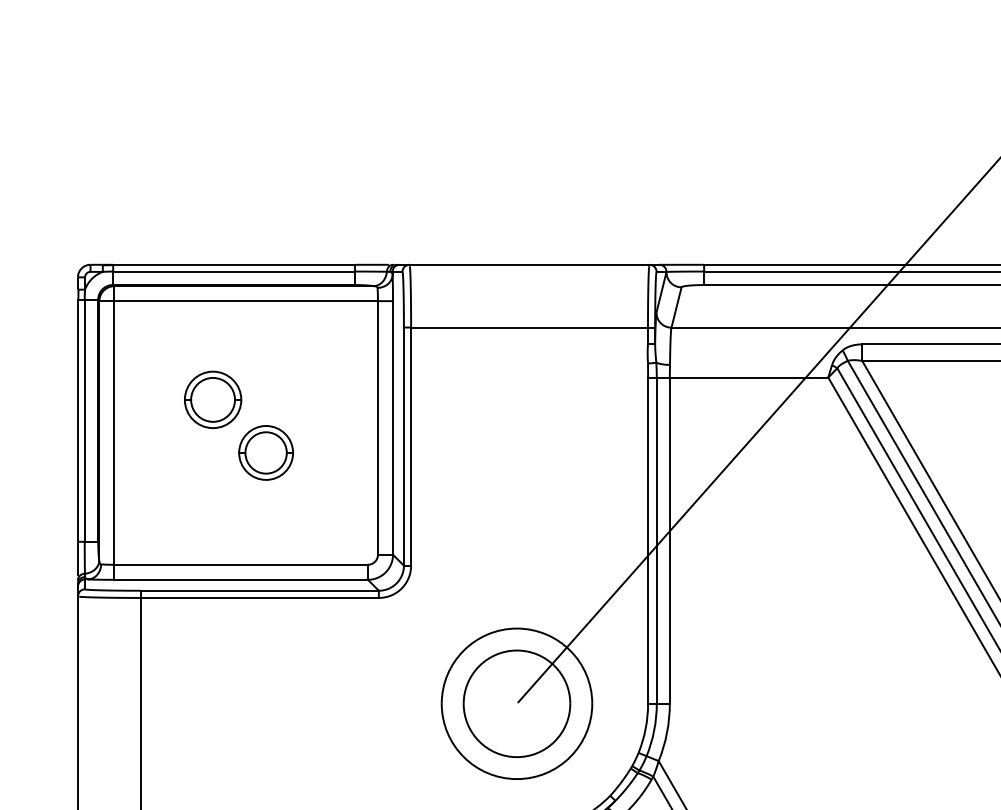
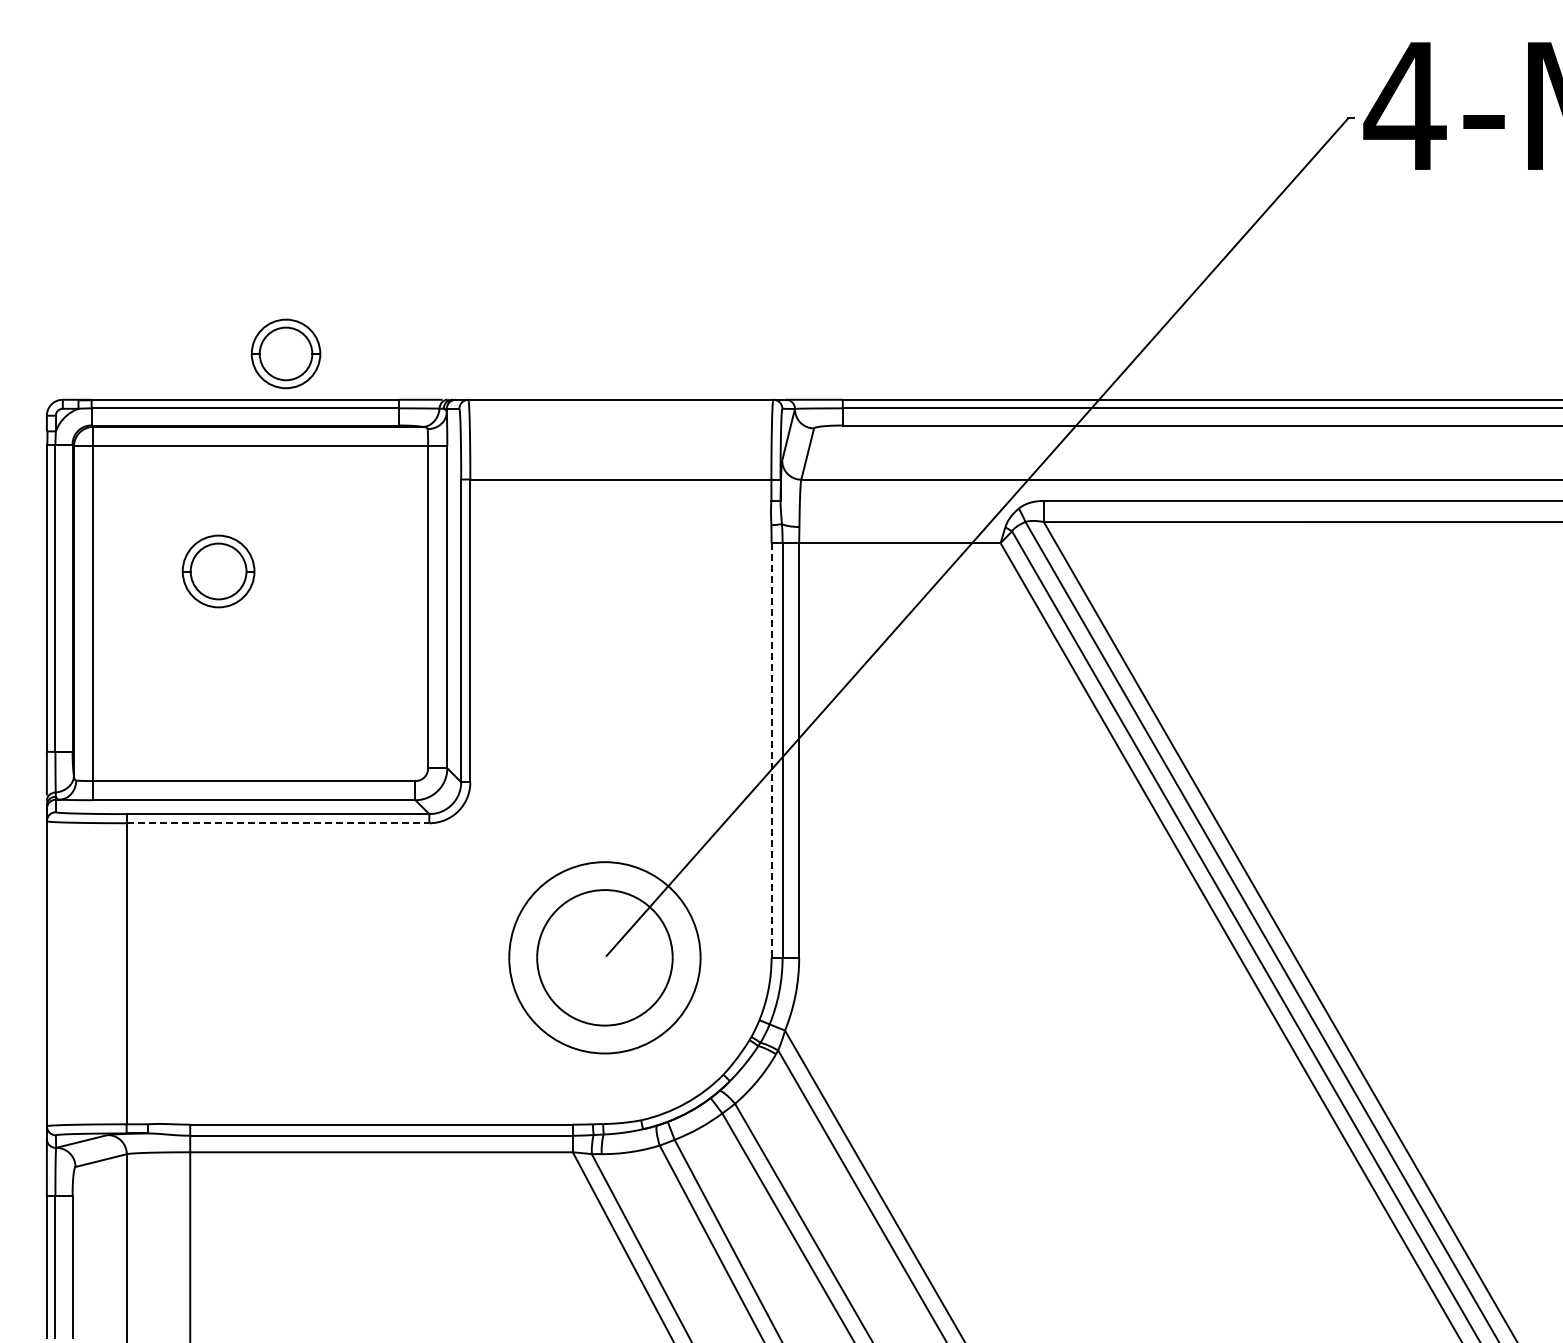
part: (265, 452) -> (285, 353), moved
line: (648, 540) -> (771, 750), solid -> dashed
line: (260, 598) -> (278, 823), solid -> dashed

